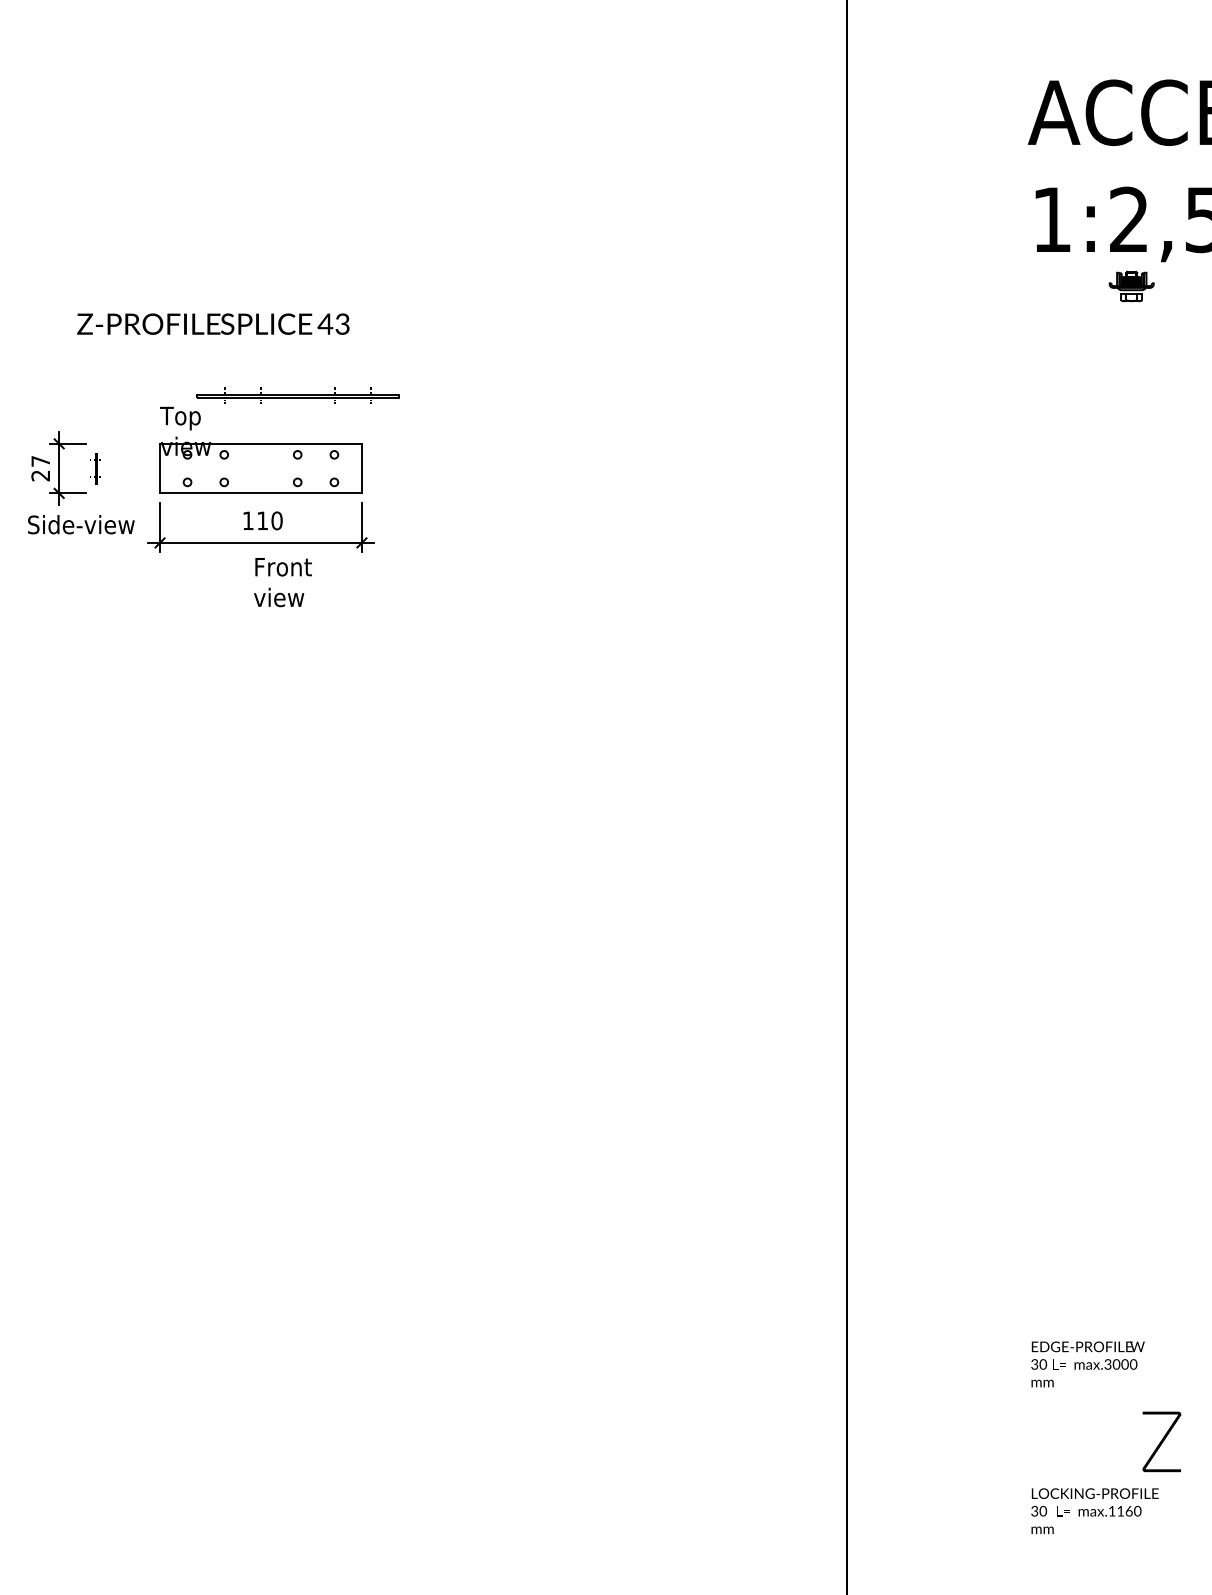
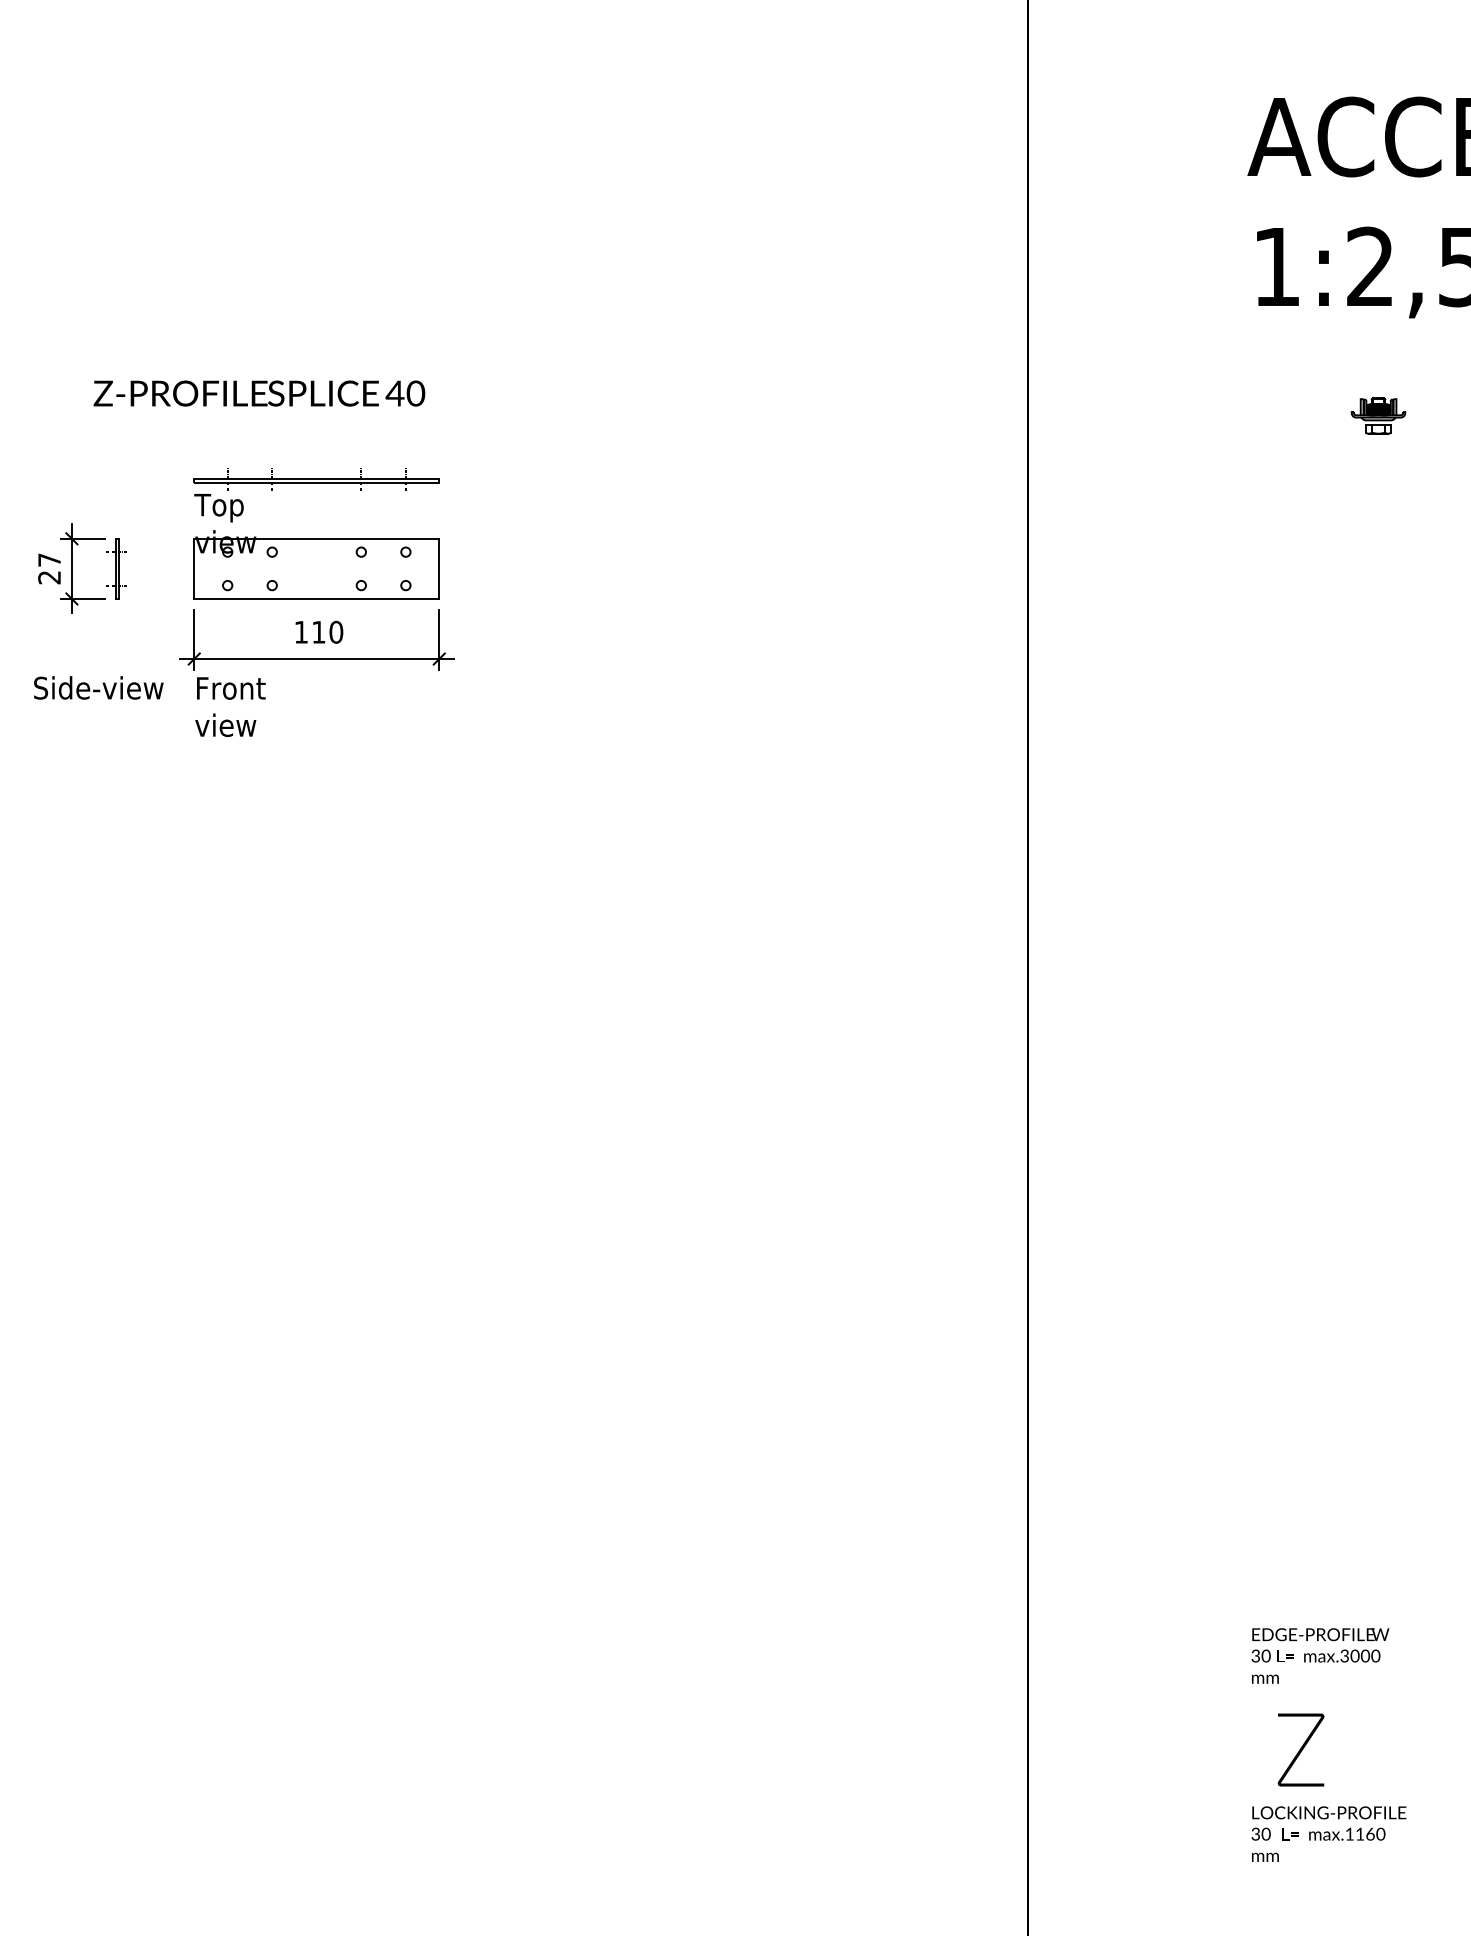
part: (1131, 286) -> (1378, 415), moved
text: (342, 324) -> (415, 393), 43 -> 40
part: (297, 394) -> (316, 479), moved
part: (95, 468) -> (116, 568), size x1.67
text: (81, 524) -> (98, 687), moved
text: (282, 582) -> (230, 706), moved
part: (1161, 1441) -> (1300, 1749), moved

